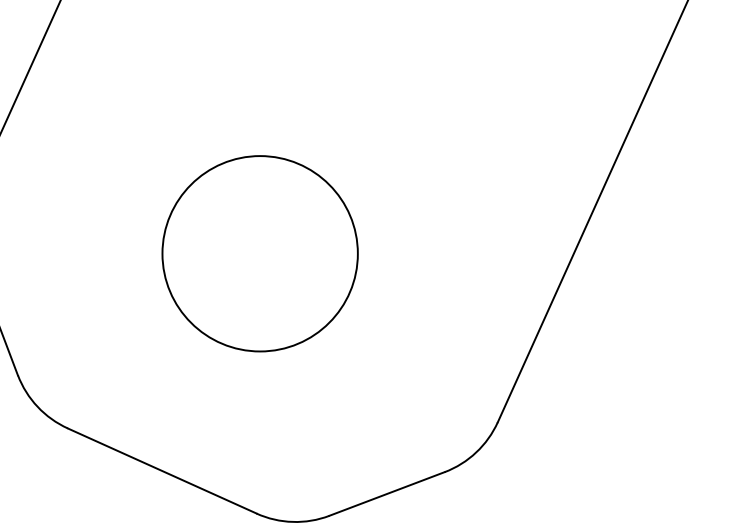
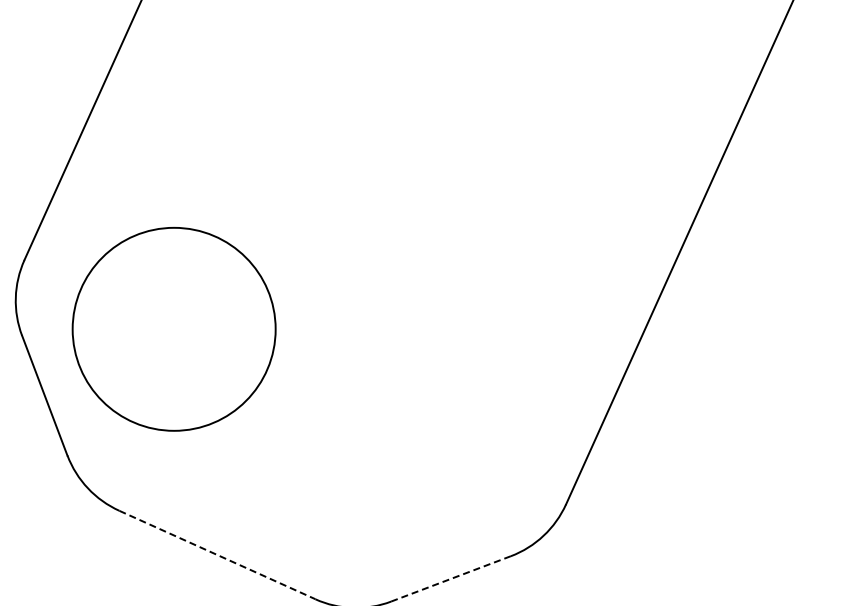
circle: (259, 253) -> (173, 329), moved
line: (162, 471) -> (217, 555), solid -> dashed
line: (387, 493) -> (451, 578), solid -> dashed

